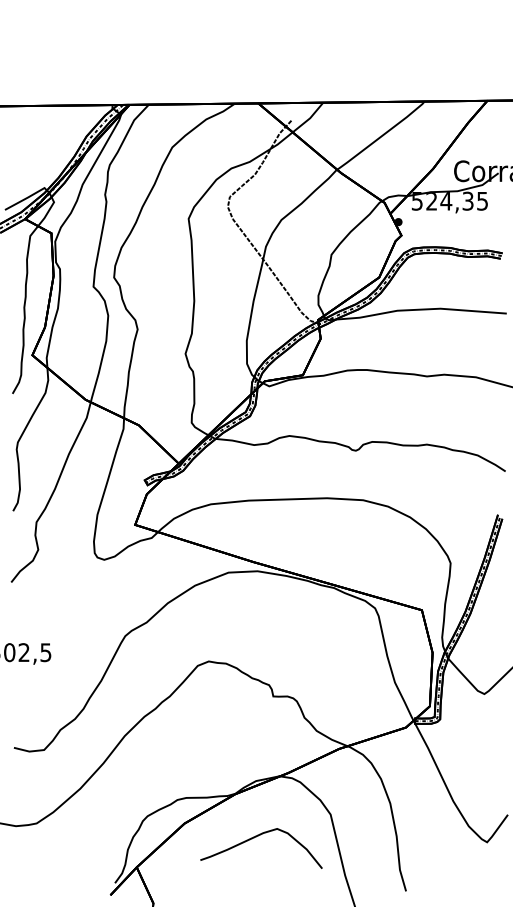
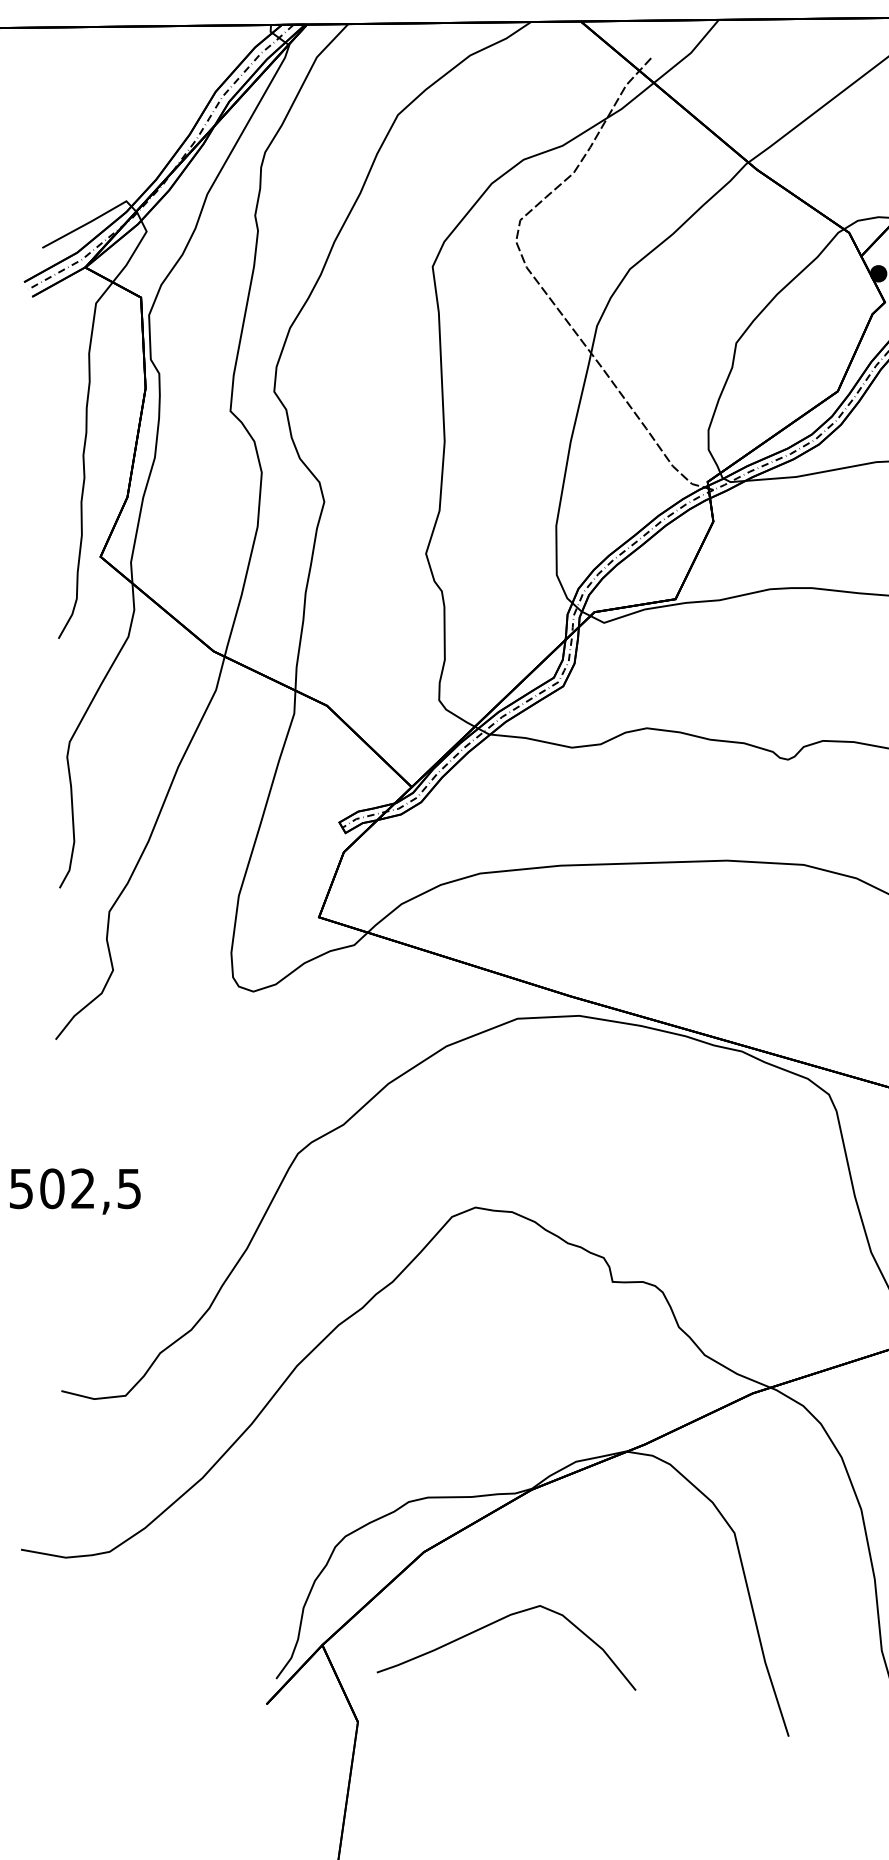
curve: (256, 837) -> (496, 1624), moved

